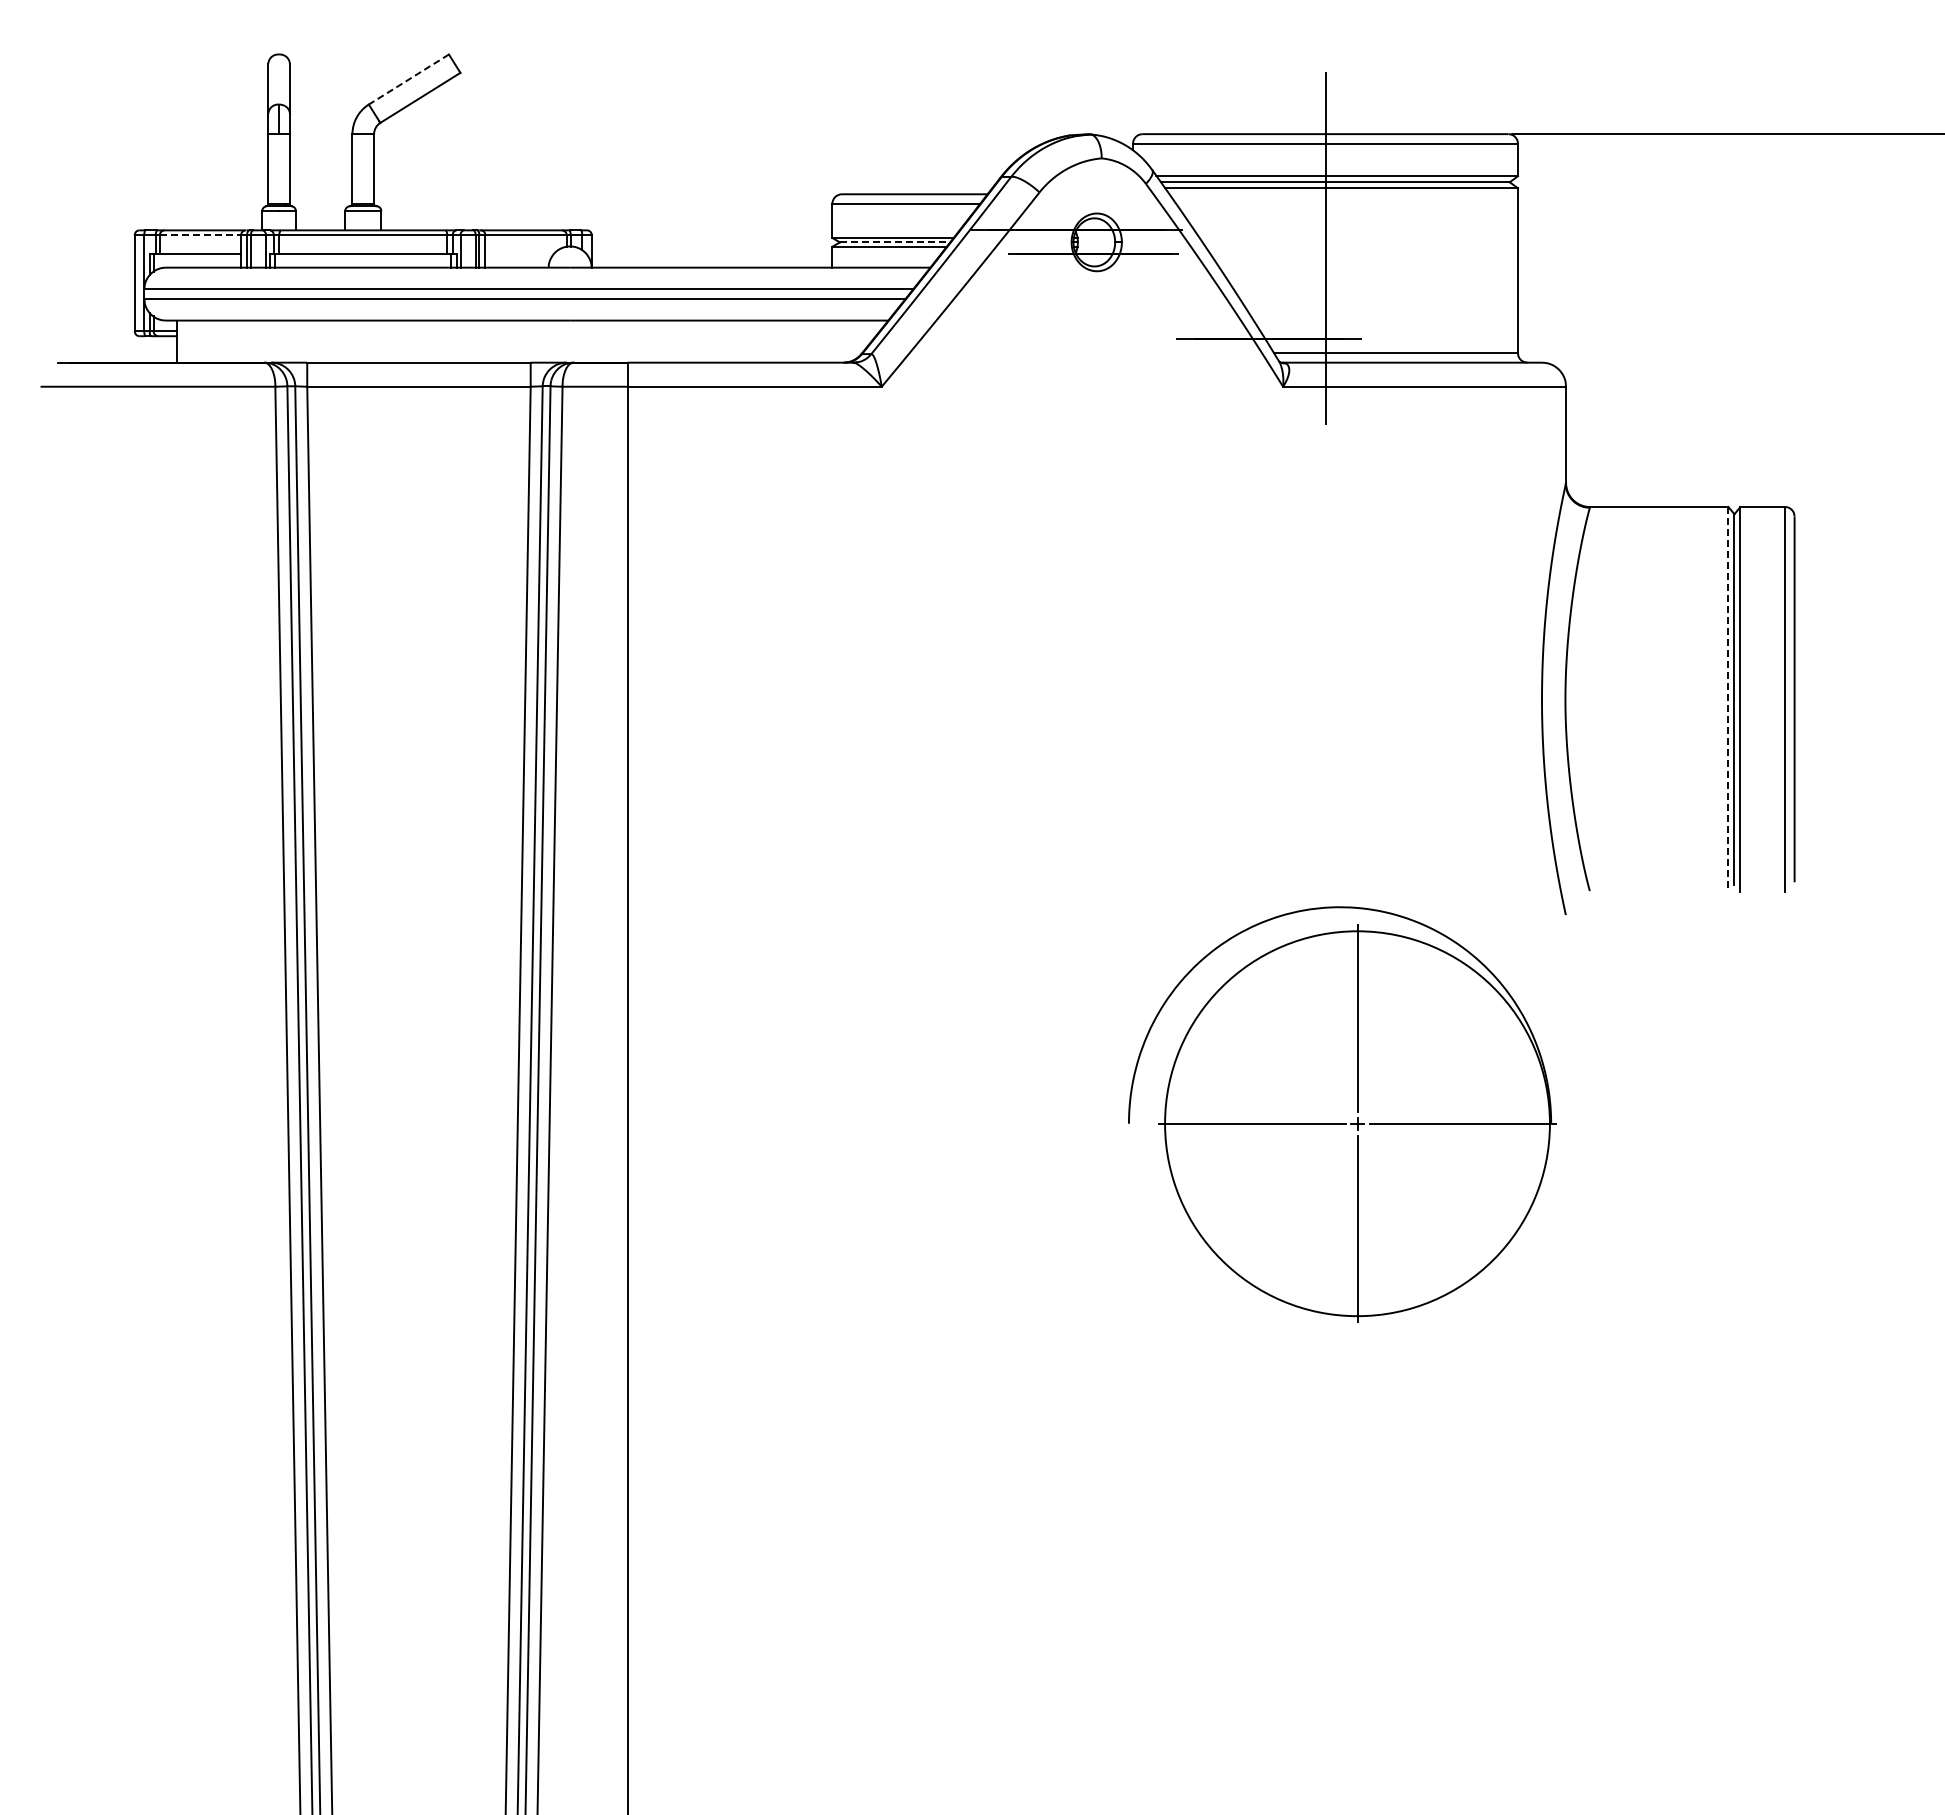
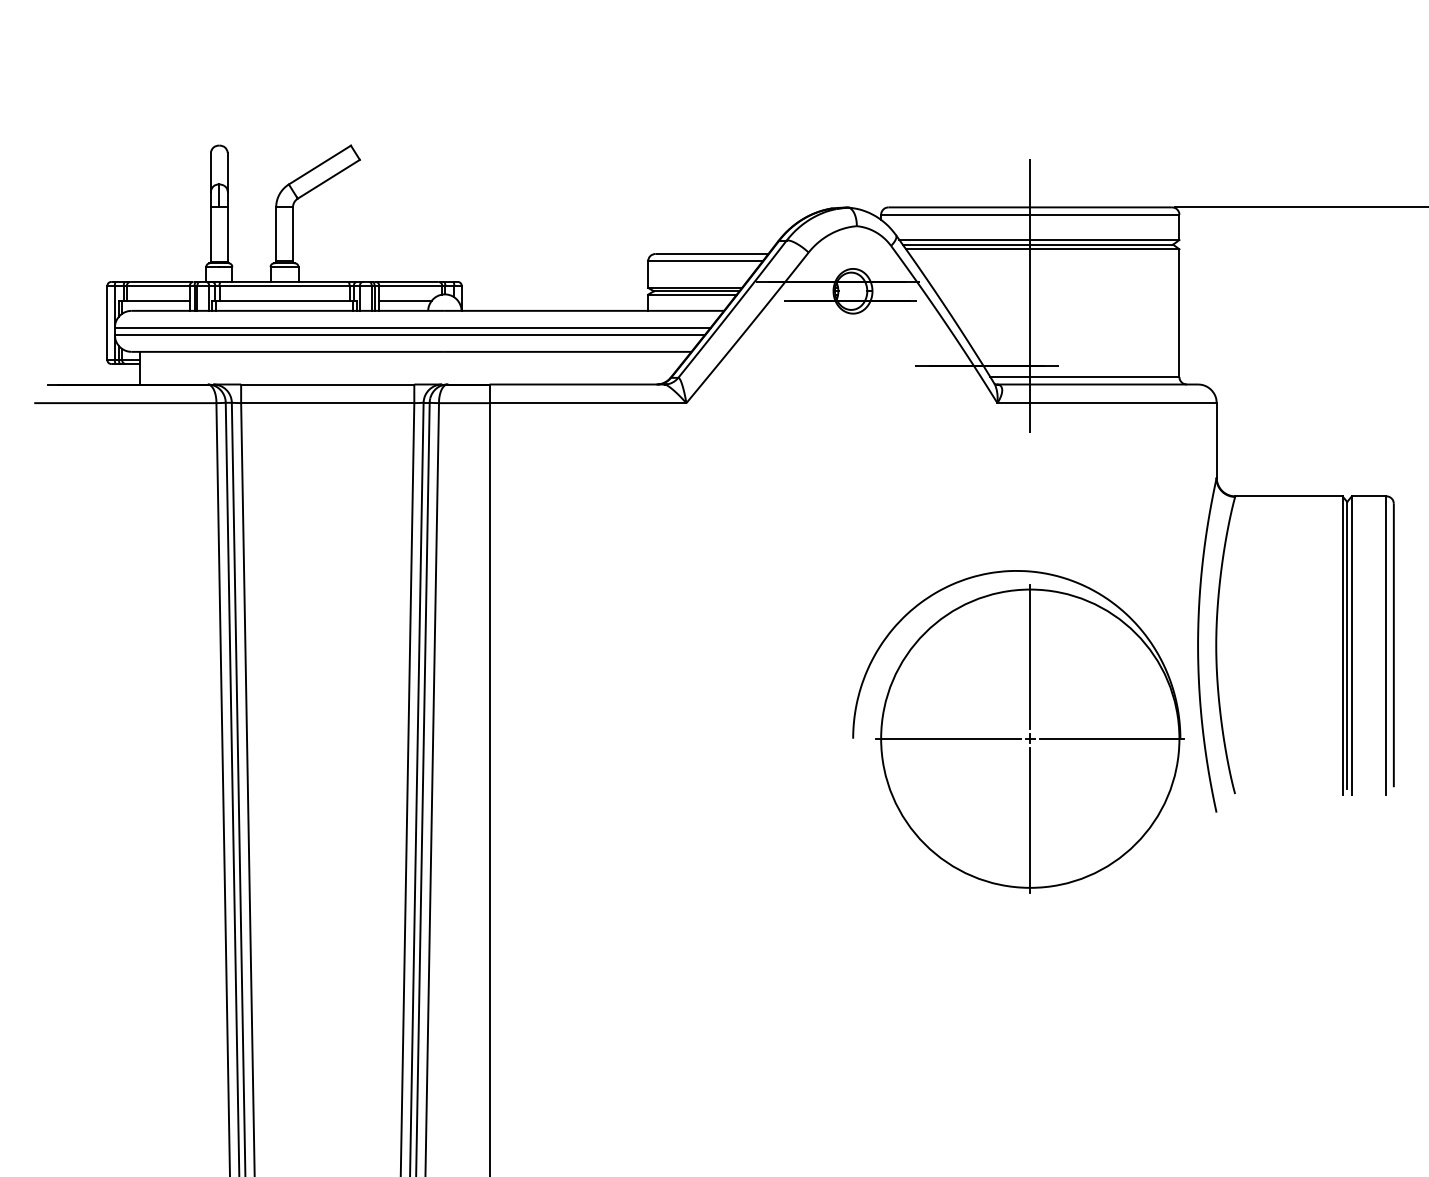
line: (408, 79) -> (319, 165), dashed -> solid
line: (200, 235) -> (158, 285), dashed -> solid
line: (895, 242) -> (697, 291), dashed -> solid
line: (519, 254) -> (405, 300), added
line: (1728, 699) -> (1342, 645), dashed -> solid
part: (1342, 1114) -> (1018, 731), moved

